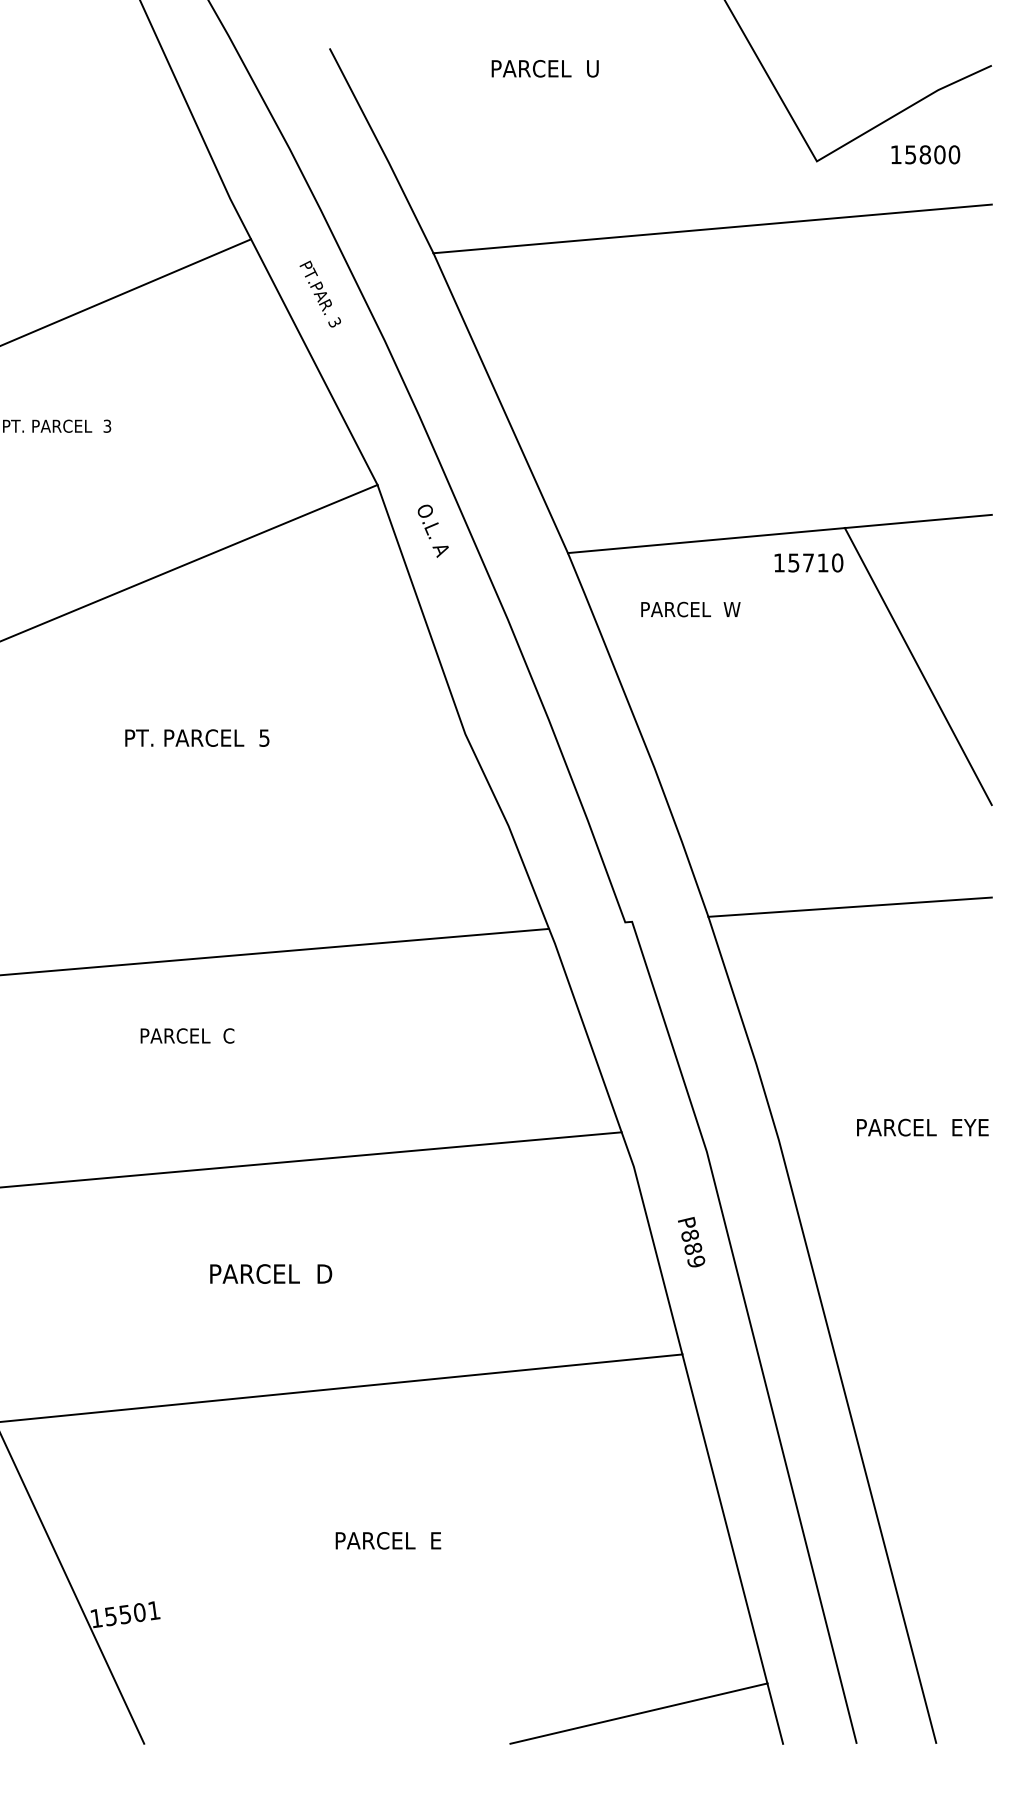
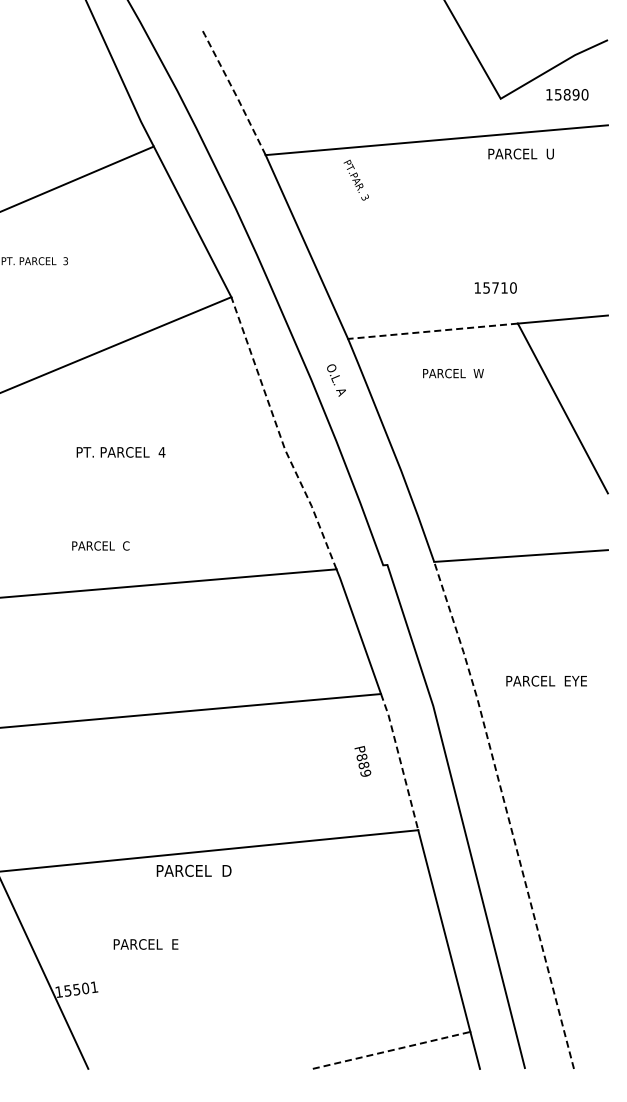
text: (544, 67) -> (520, 153), moved
line: (382, 149) -> (234, 91), solid -> dashed
text: (938, 154) -> (575, 94), 15800 -> 15890
text: (319, 293) -> (355, 179), moved
text: (433, 531) -> (336, 380), moved
line: (705, 540) -> (432, 331), solid -> dashed
text: (808, 562) -> (495, 287), moved
text: (690, 609) -> (453, 373), moved
line: (457, 710) -> (280, 435), solid -> dashed
text: (263, 738) -> (161, 452), 5 -> 4
text: (186, 1035) -> (100, 545), moved
text: (922, 1126) -> (546, 680), moved
line: (653, 1242) -> (400, 761), solid -> dashed
text: (690, 1242) -> (362, 761), moved
text: (270, 1273) -> (193, 870), moved
line: (827, 1325) -> (507, 812), solid -> dashed
text: (387, 1540) -> (145, 944), moved
line: (638, 1713) -> (391, 1050), solid -> dashed

